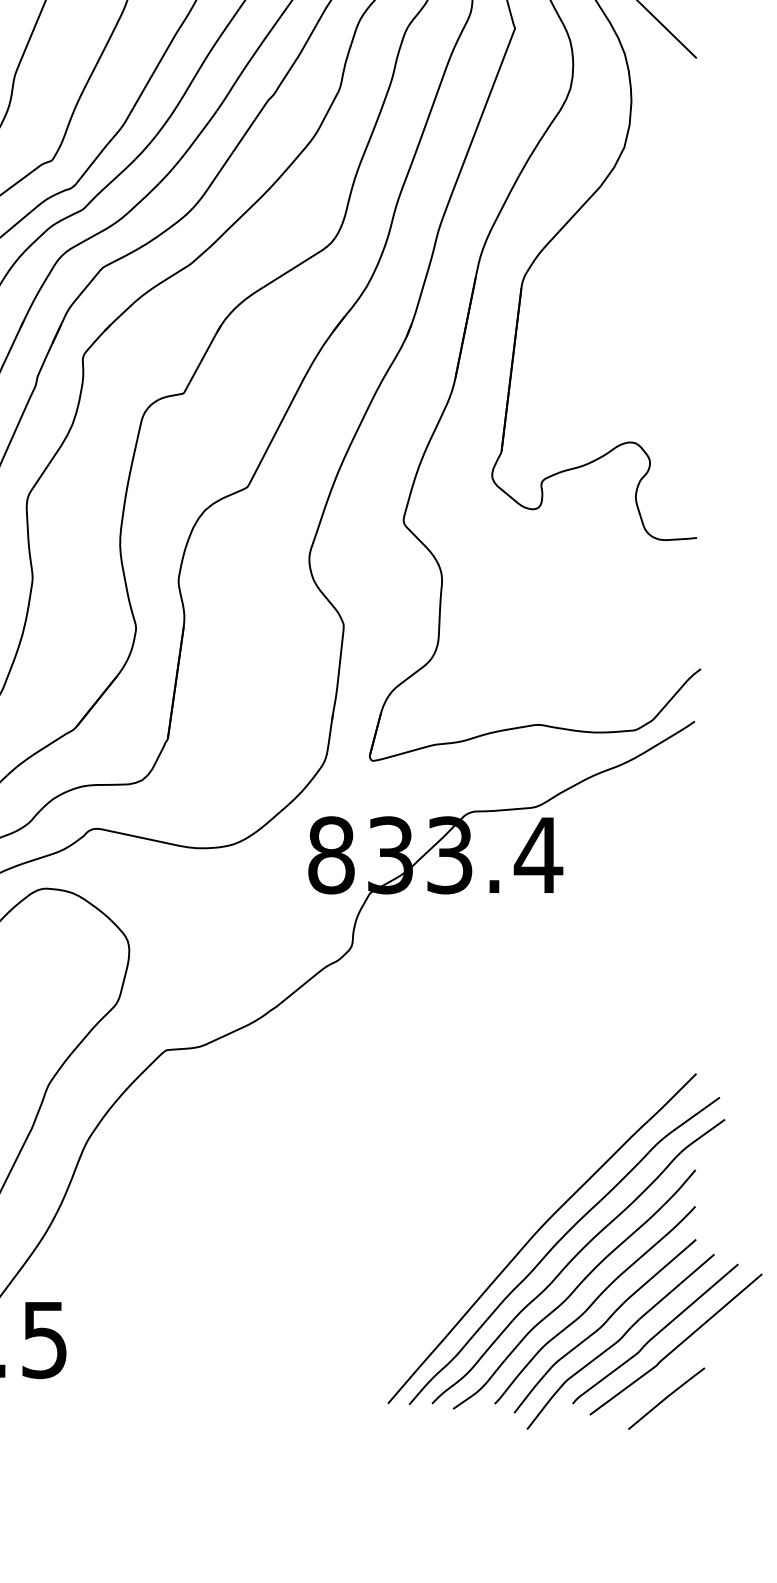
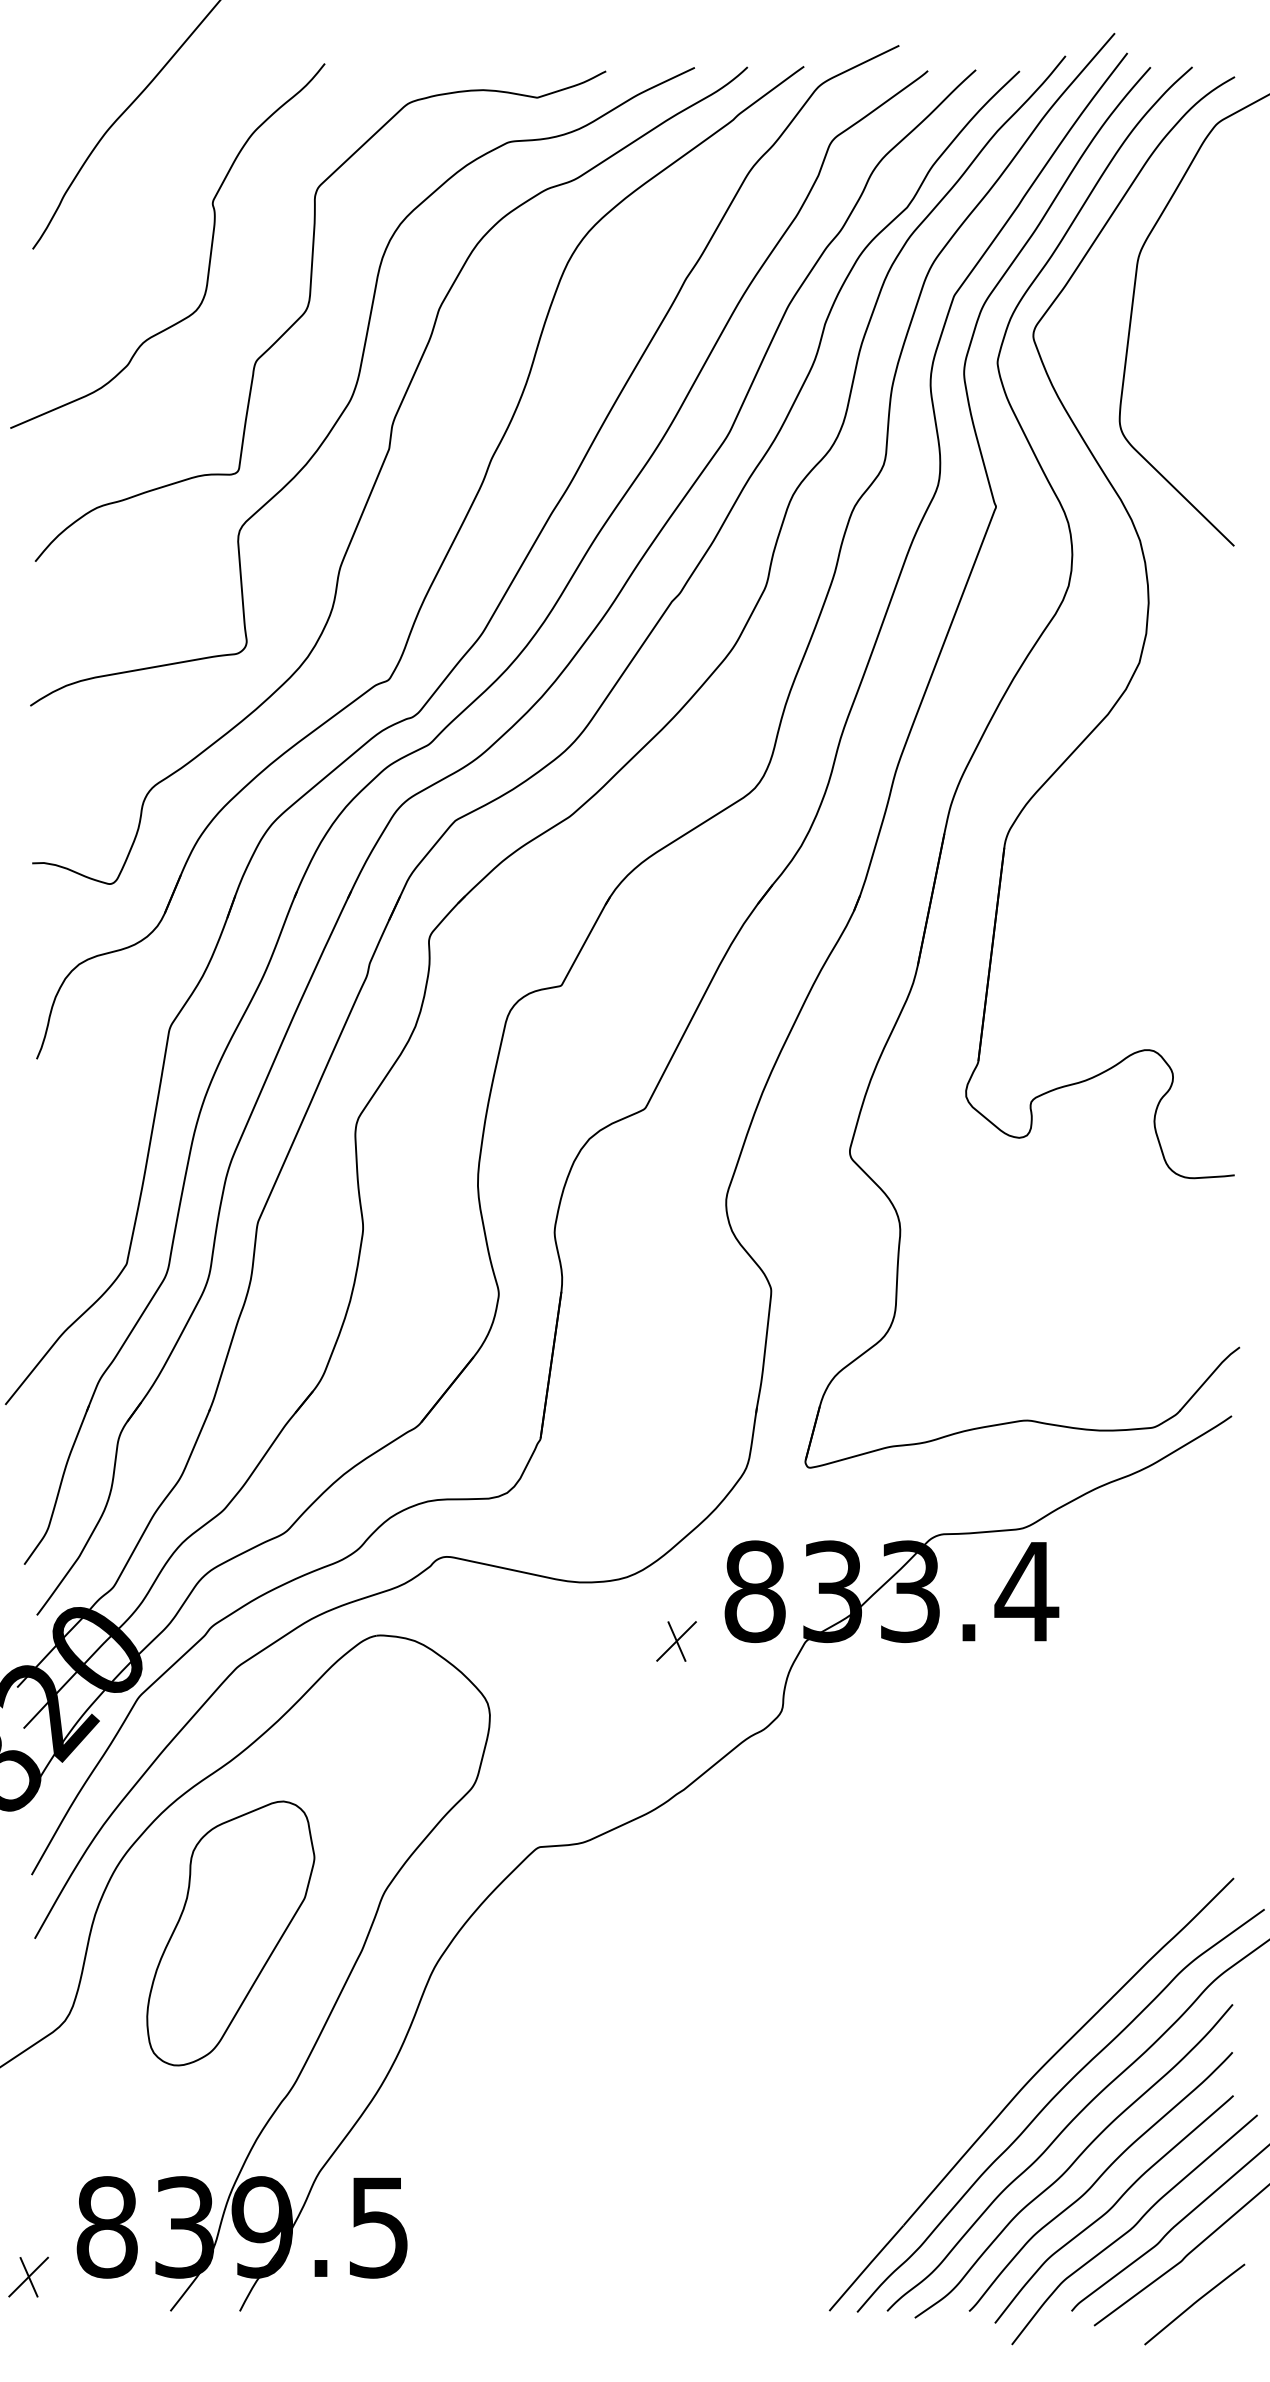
part: (271, 893) -> (676, 1641), added

